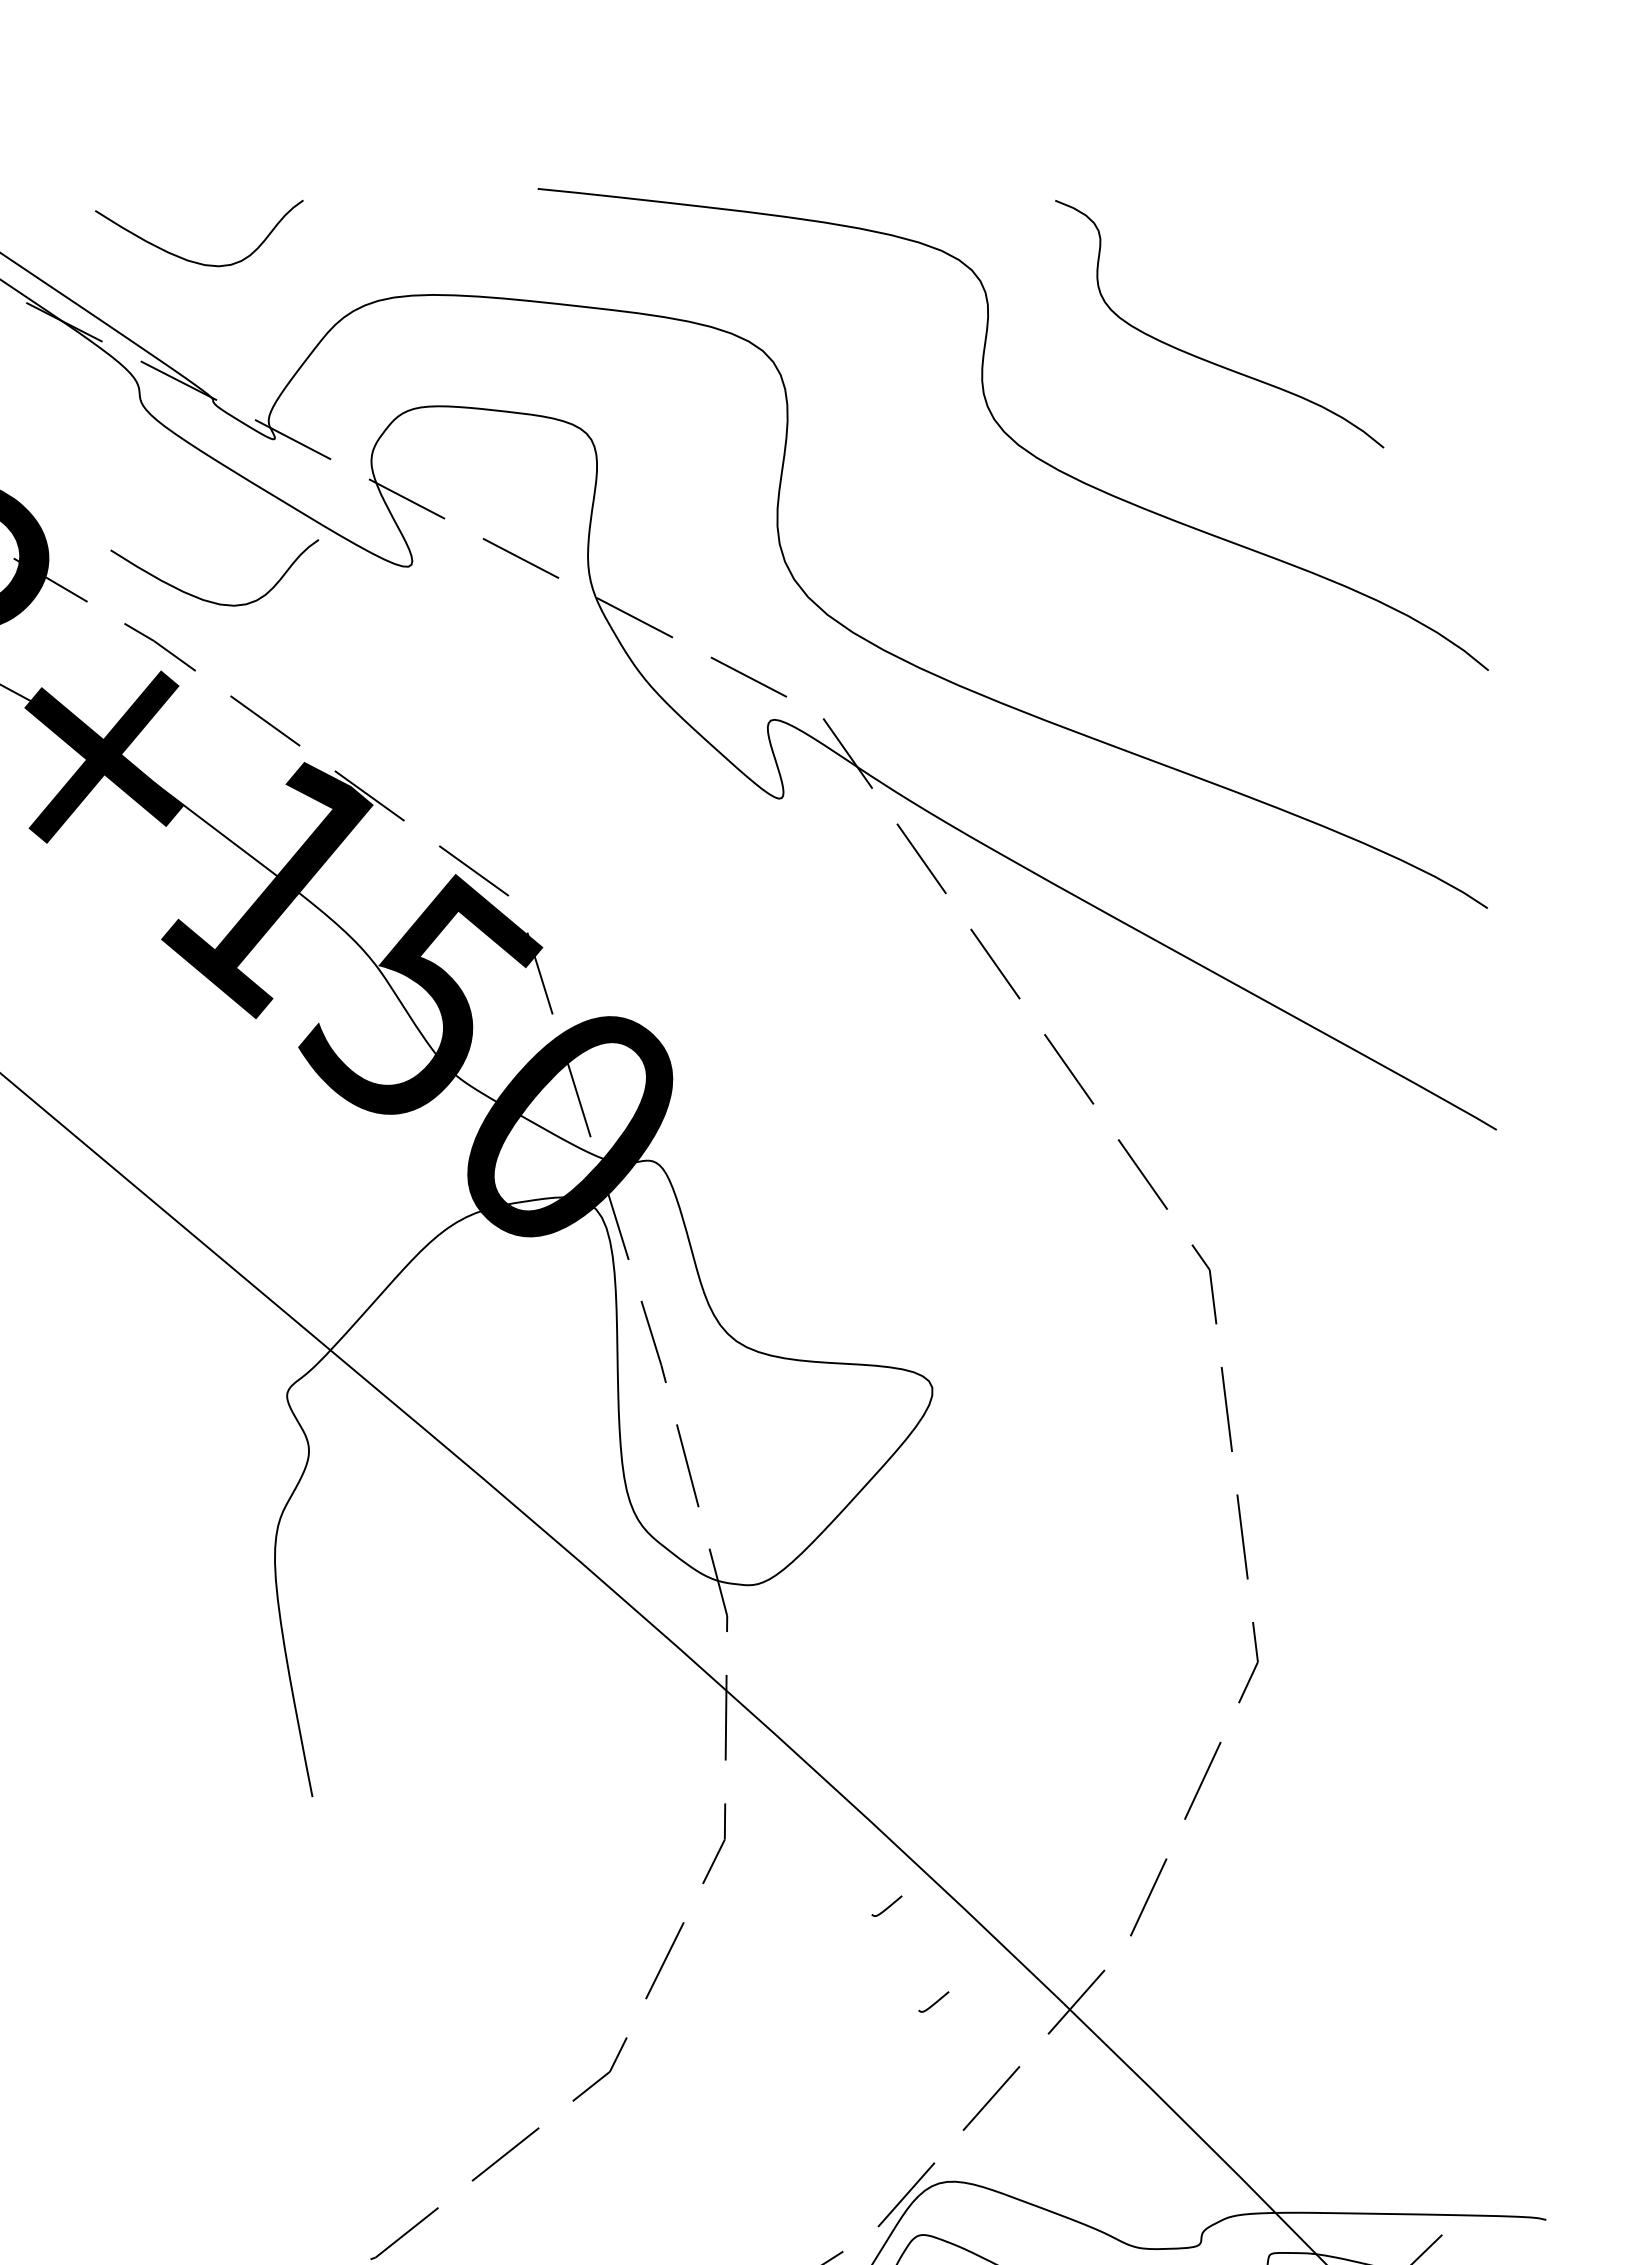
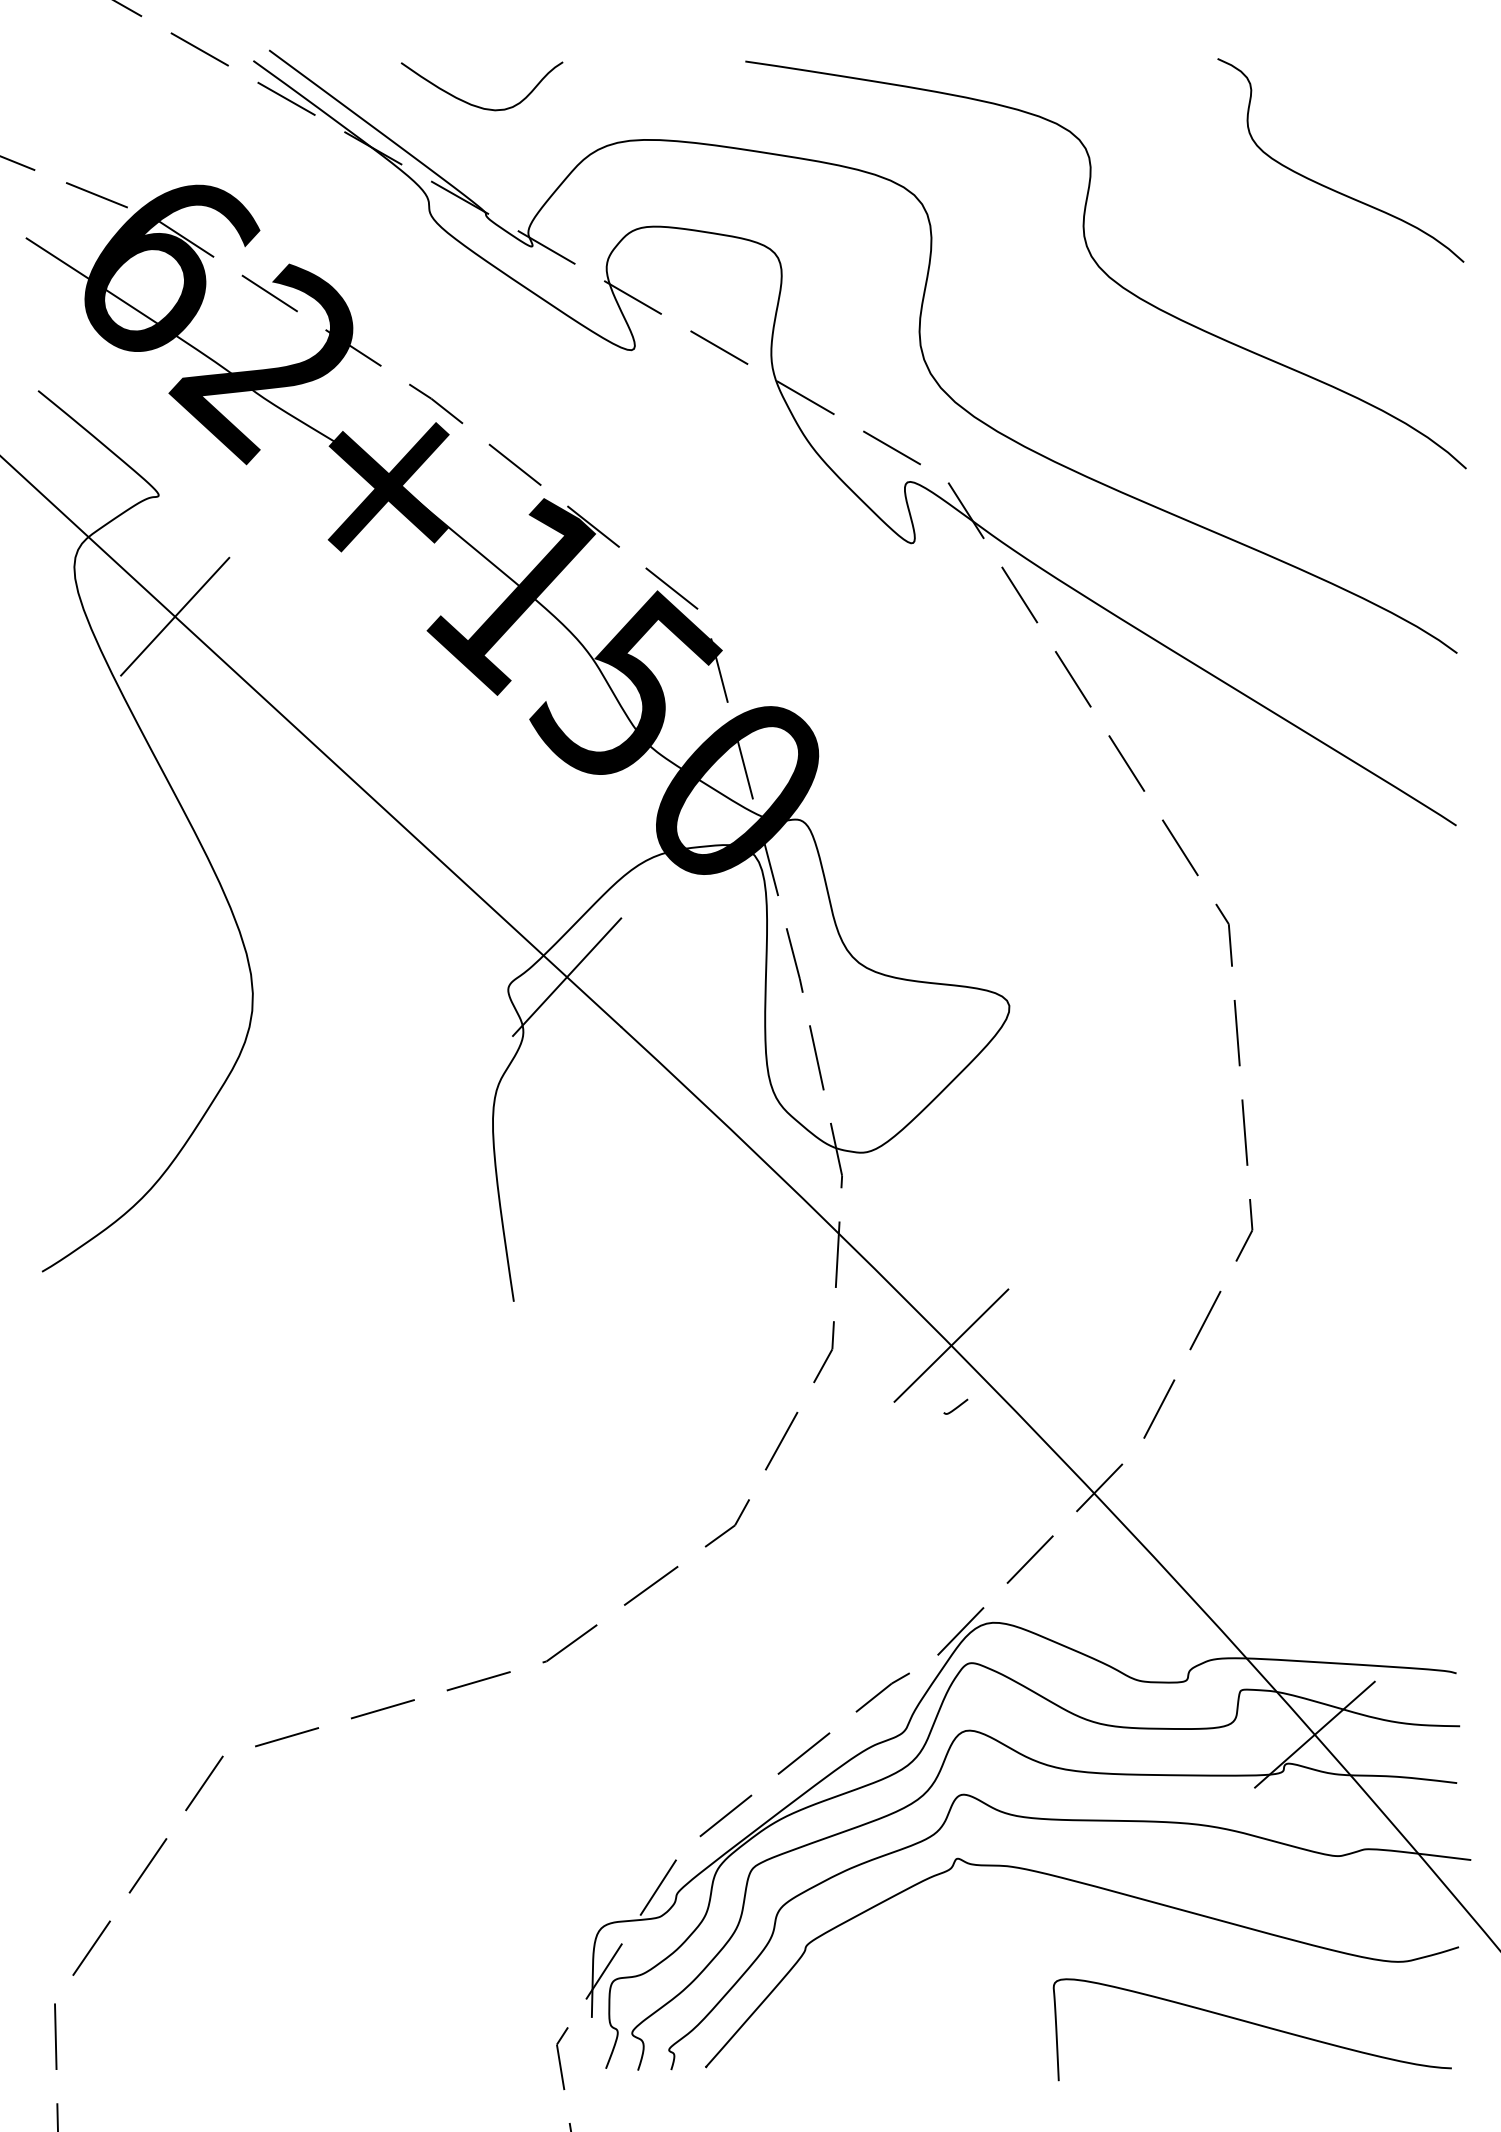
curve: (1203, 358) -> (1327, 186), moved
curve: (207, 599) -> (474, 368), removed
line: (362, 1377) -> (567, 977), added
line: (877, 1827) -> (951, 1345), added
curve: (934, 2001) -> (989, 1482), removed

